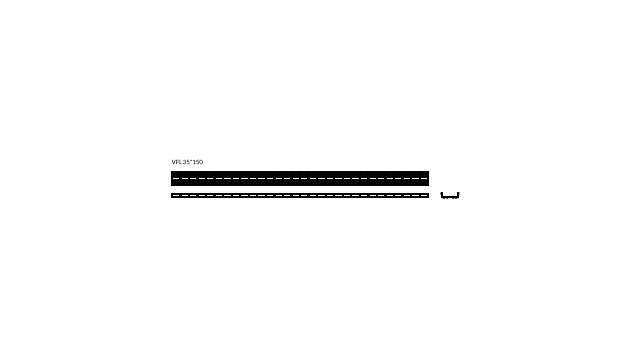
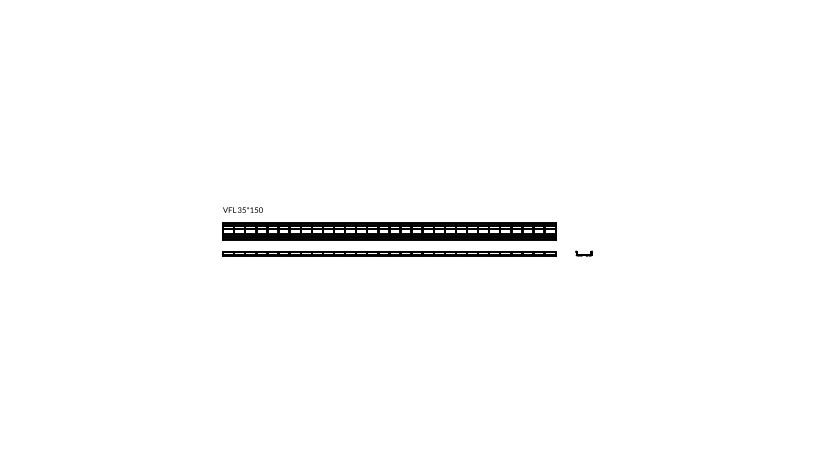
part: (450, 195) -> (584, 253), size x0.71

